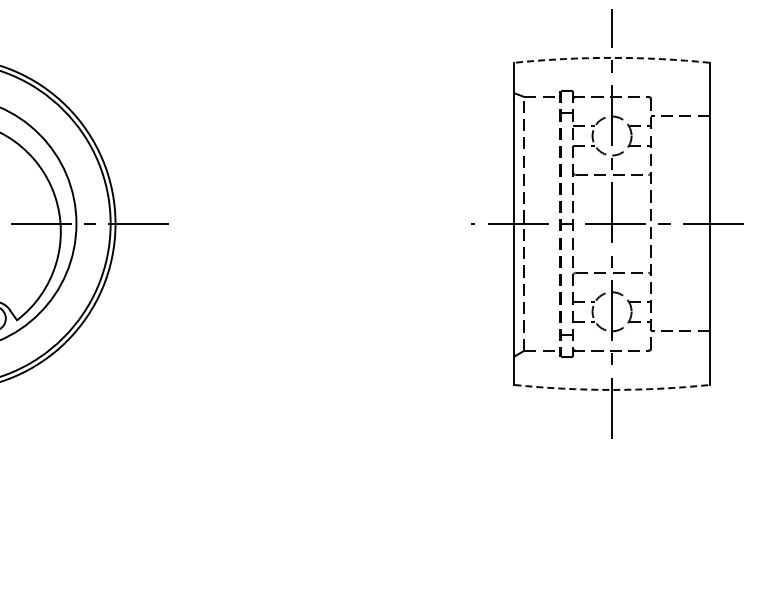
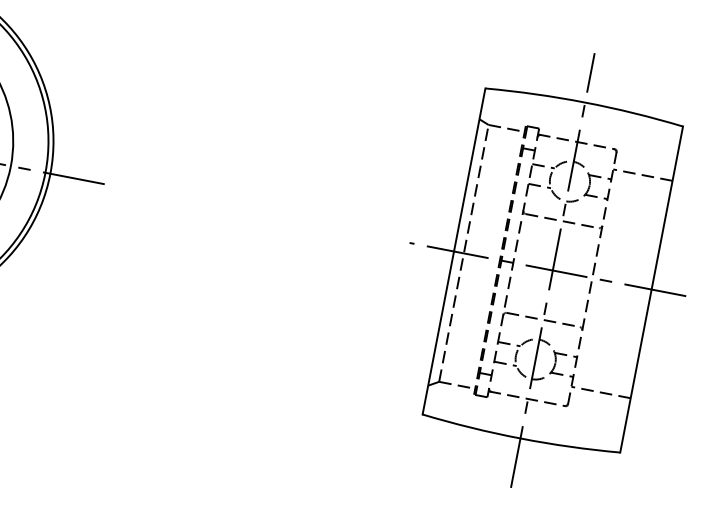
arc: (612, 57) -> (585, 102), dashed -> solid
arc: (612, 389) -> (520, 438), dashed -> solid

